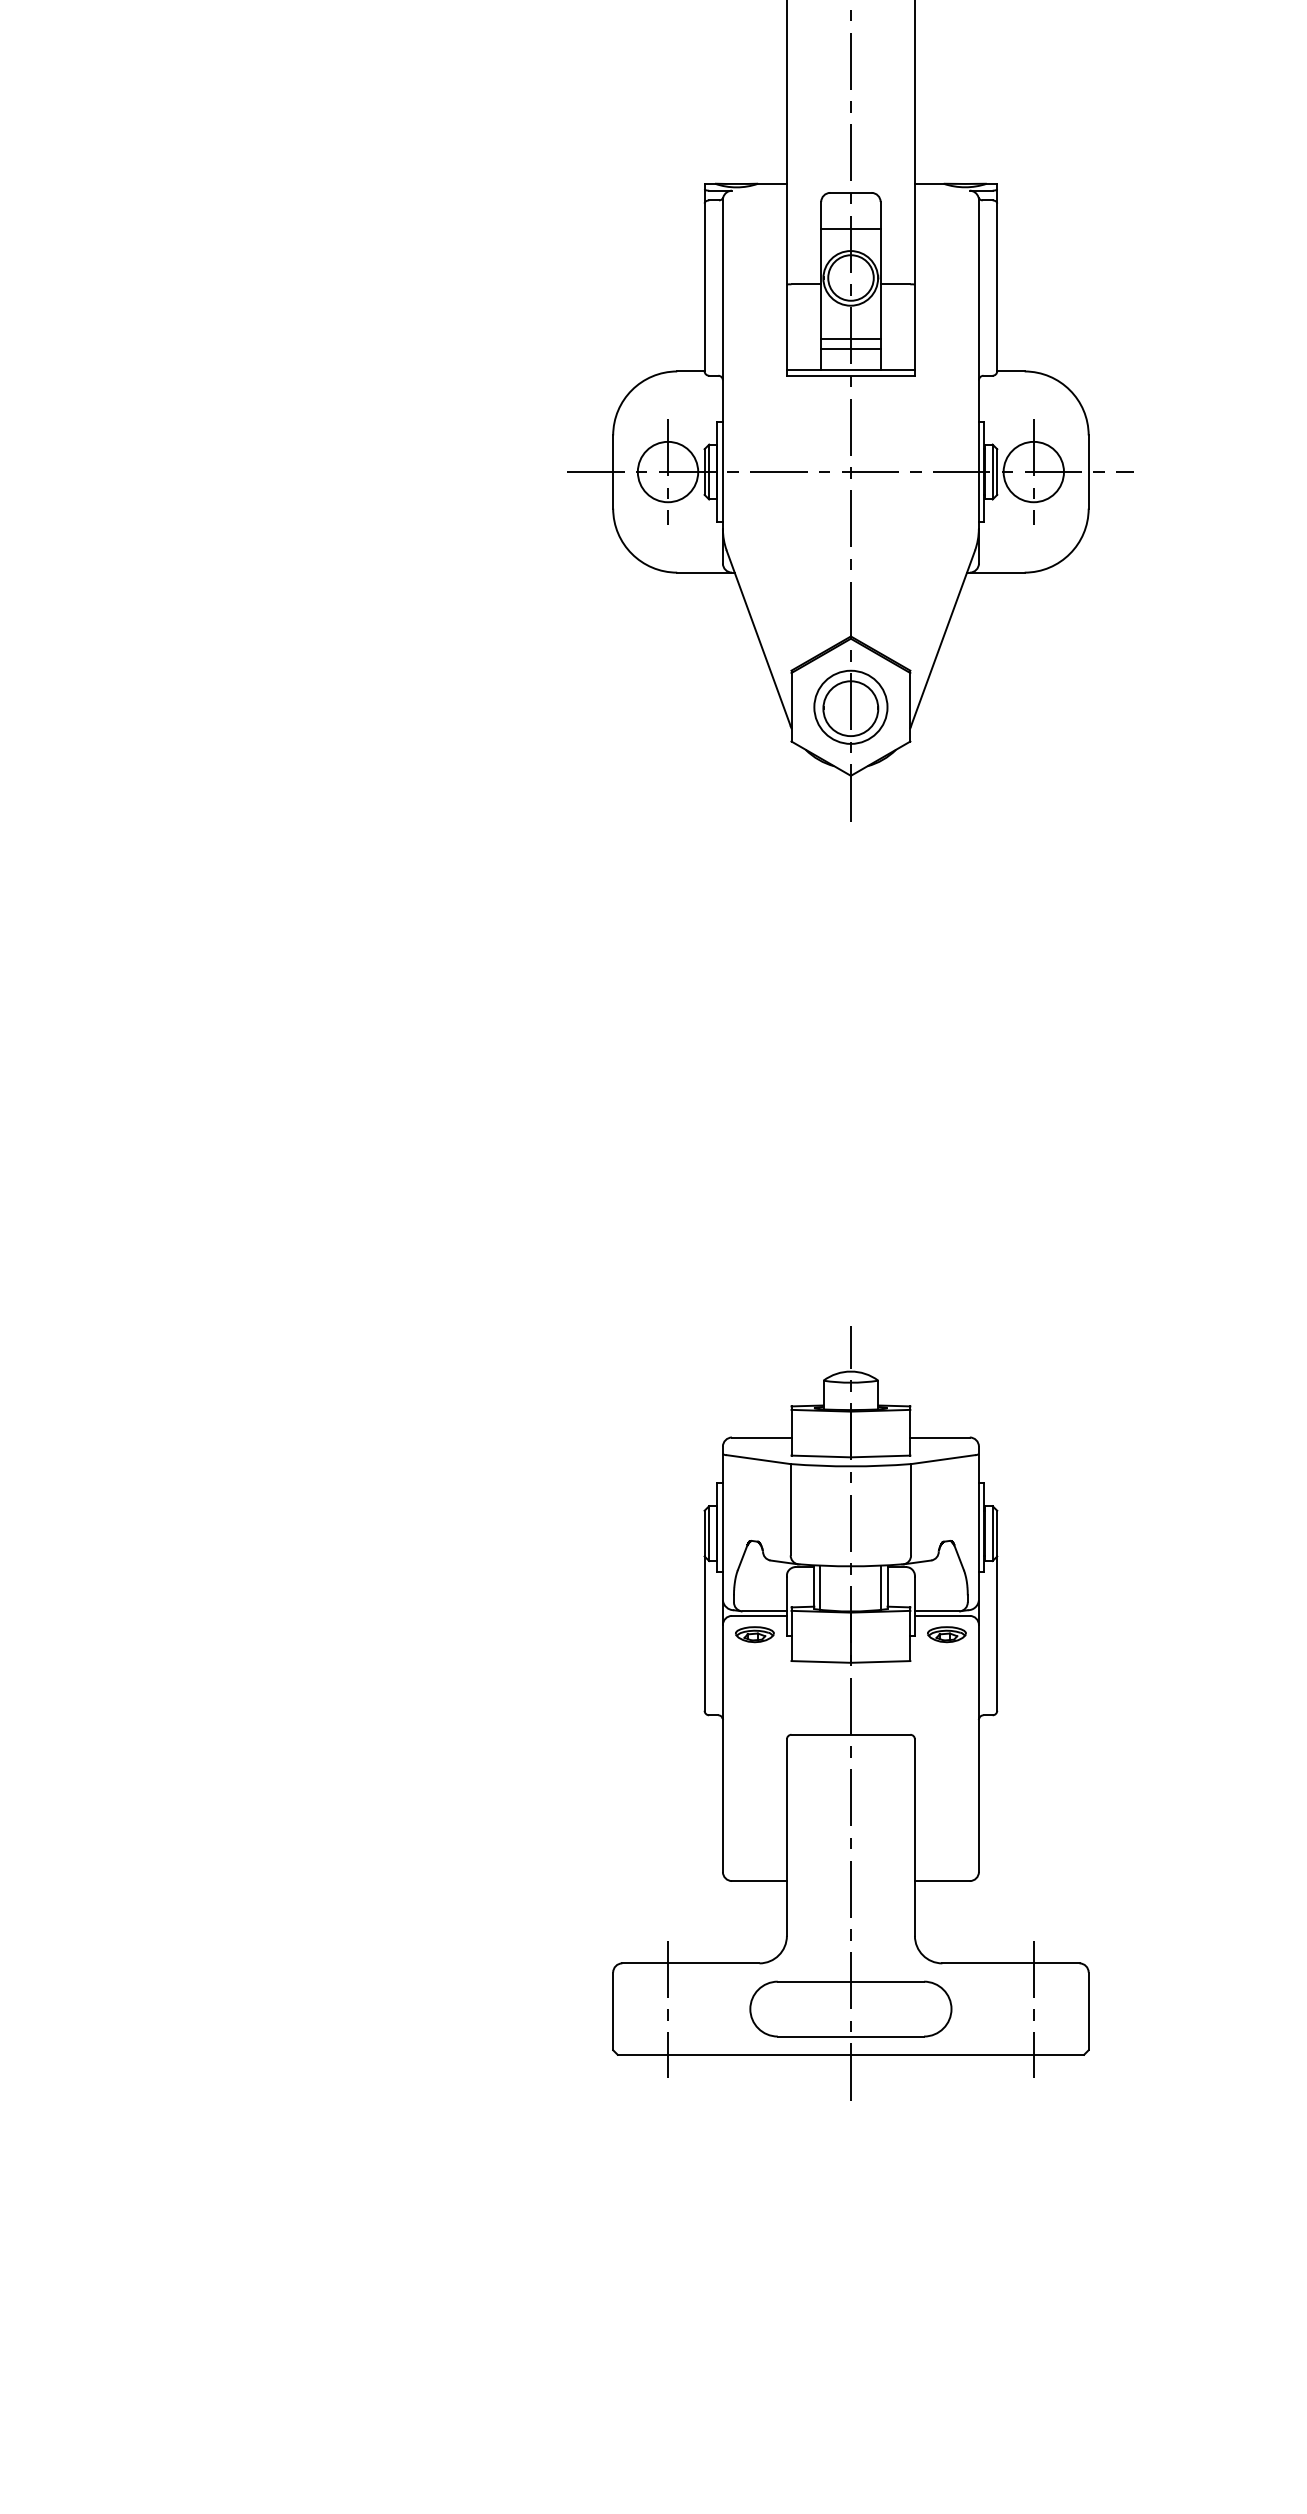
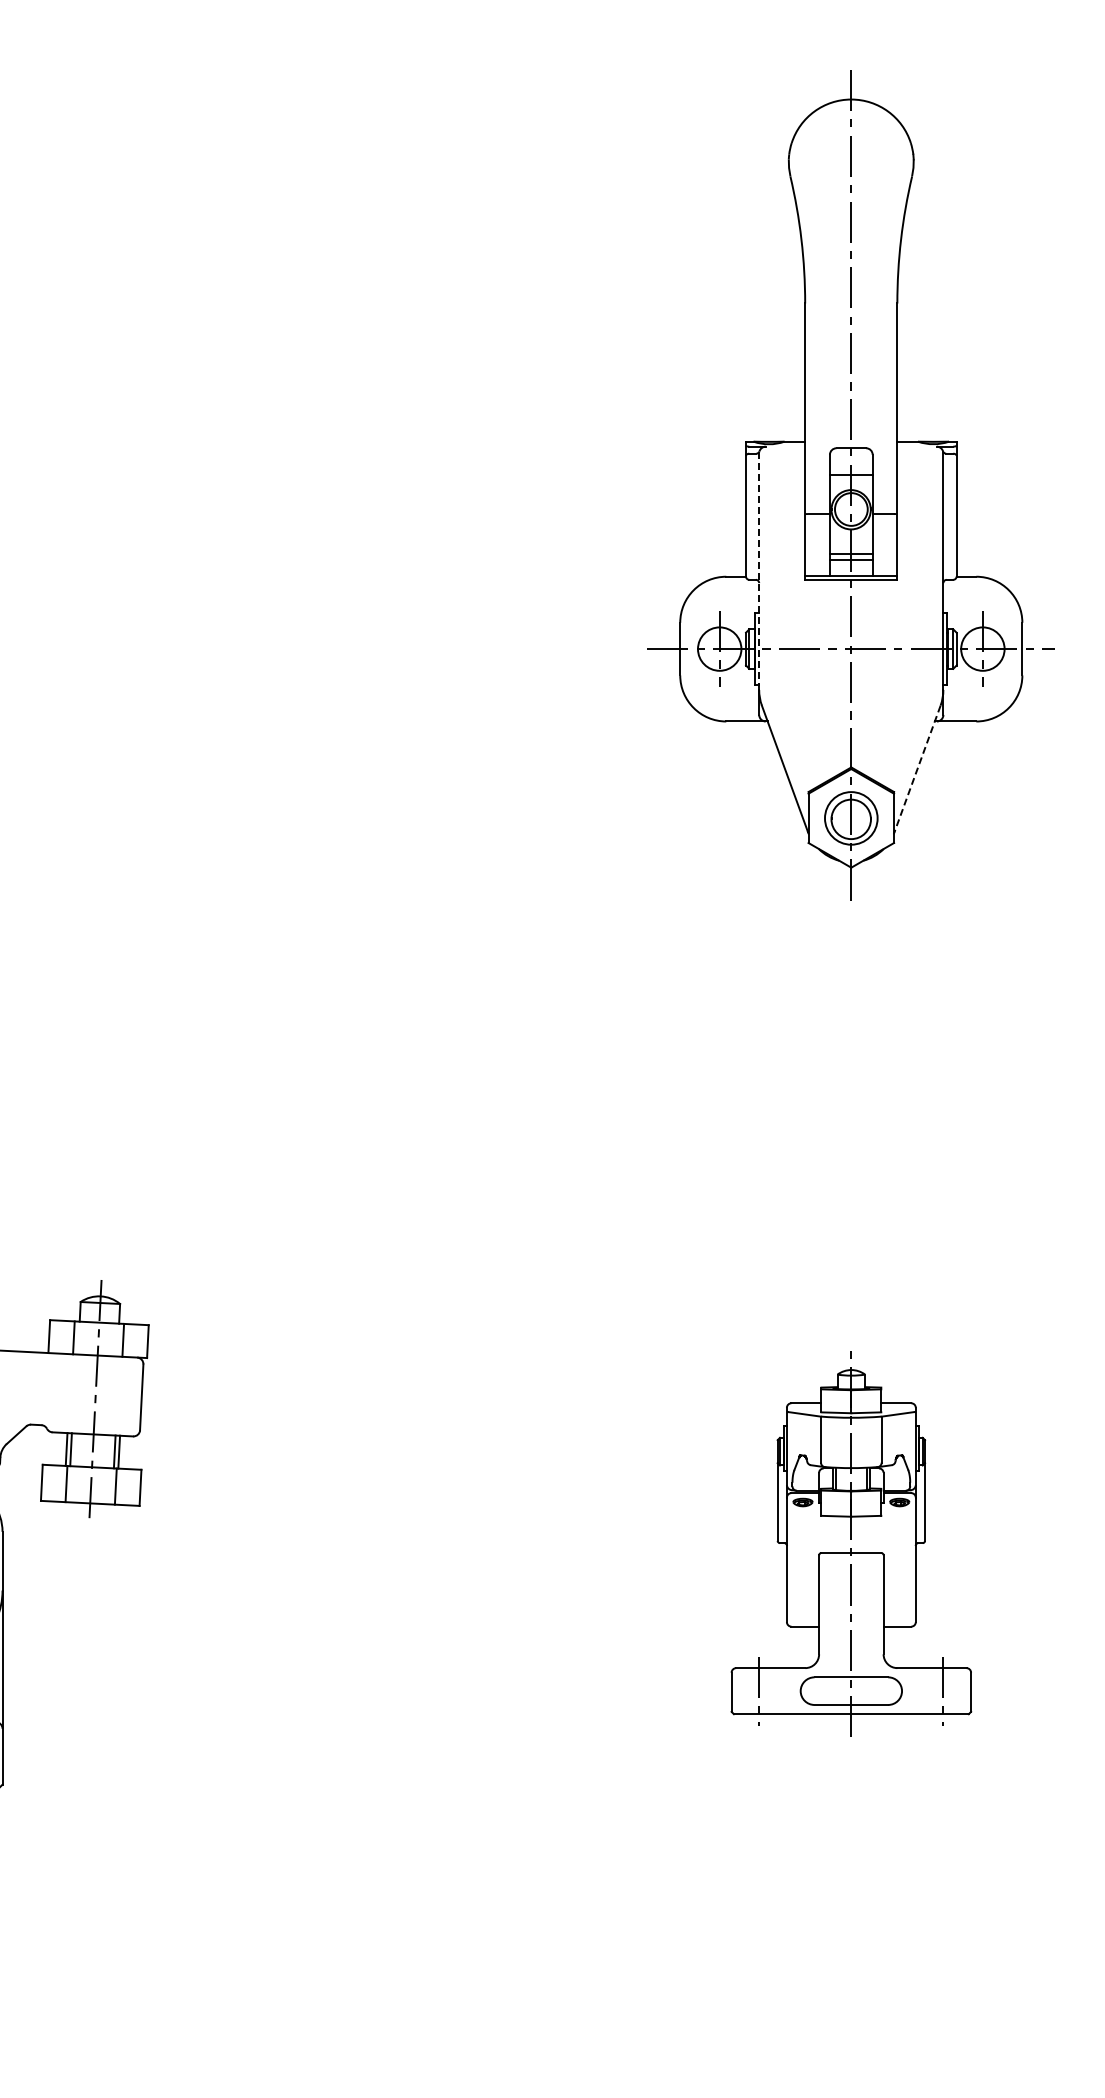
line: (723, 364) -> (759, 571), solid -> dashed
line: (942, 639) -> (917, 769), solid -> dashed
part: (851, 1712) -> (851, 1541), size x0.7

